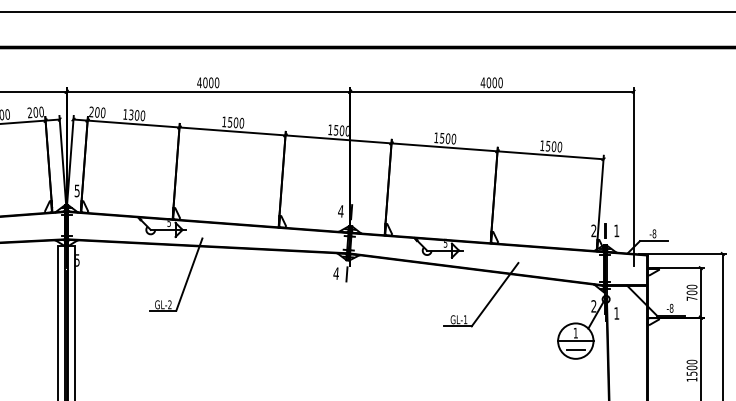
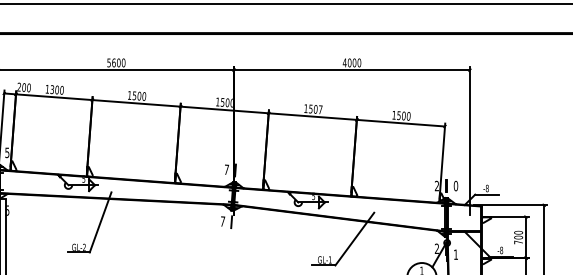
text: (202, 82) -> (111, 62), 4000 -> 5600
text: (453, 138) -> (320, 109), 1500 -> 1507
text: (340, 211) -> (226, 169), 4 -> 7
text: (616, 230) -> (455, 185), 1 -> 0
text: (336, 273) -> (222, 221), 4 -> 7

